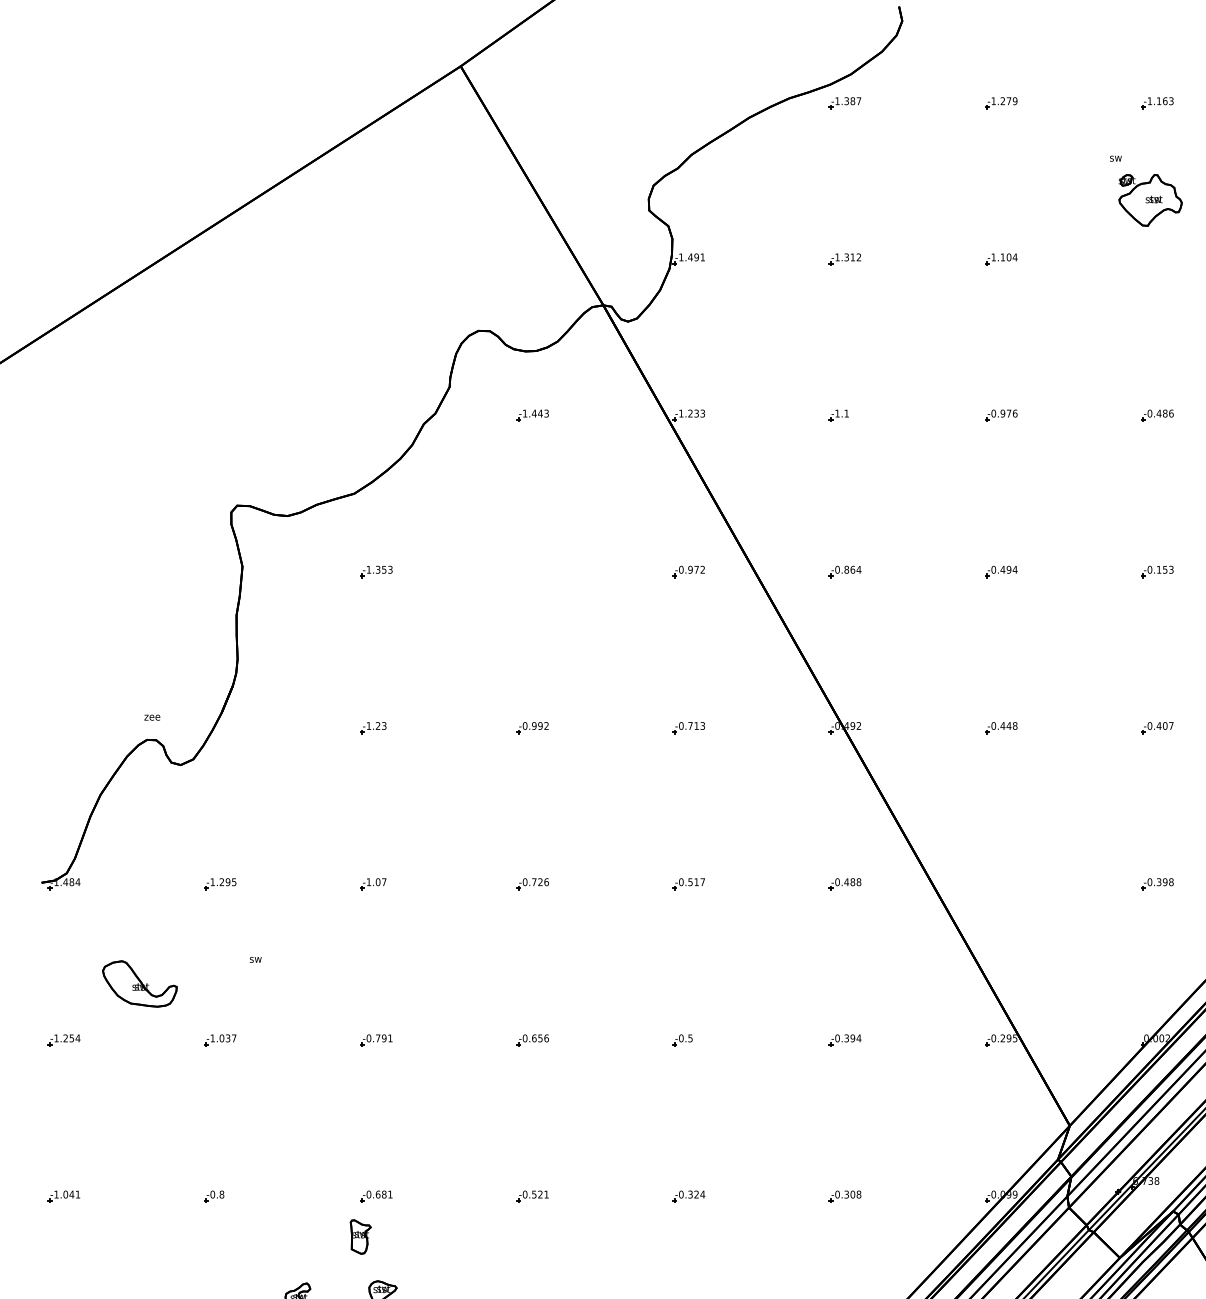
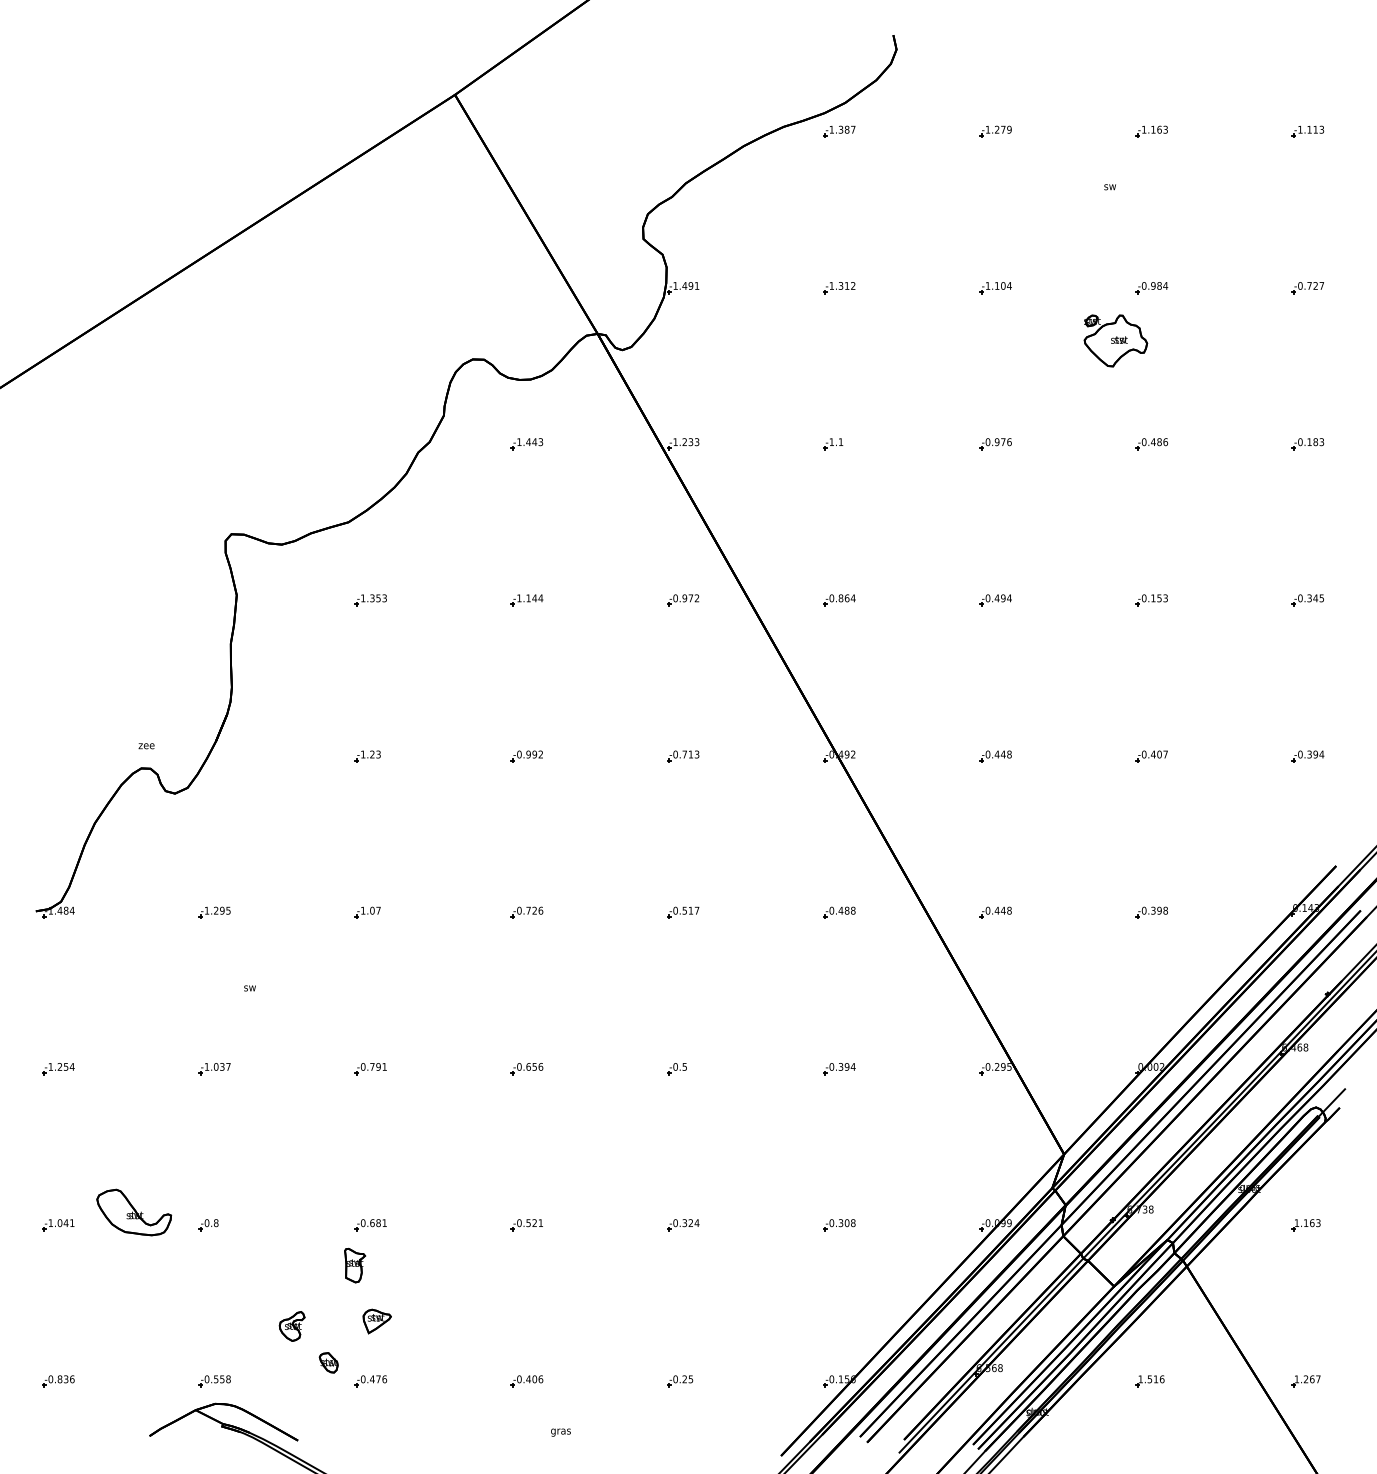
part: (1150, 199) -> (1115, 340), moved
part: (1157, 259) -> (1151, 288), added
part: (532, 571) -> (526, 600), added
part: (1001, 883) -> (995, 912), added
part: (140, 983) -> (134, 1212), moved

